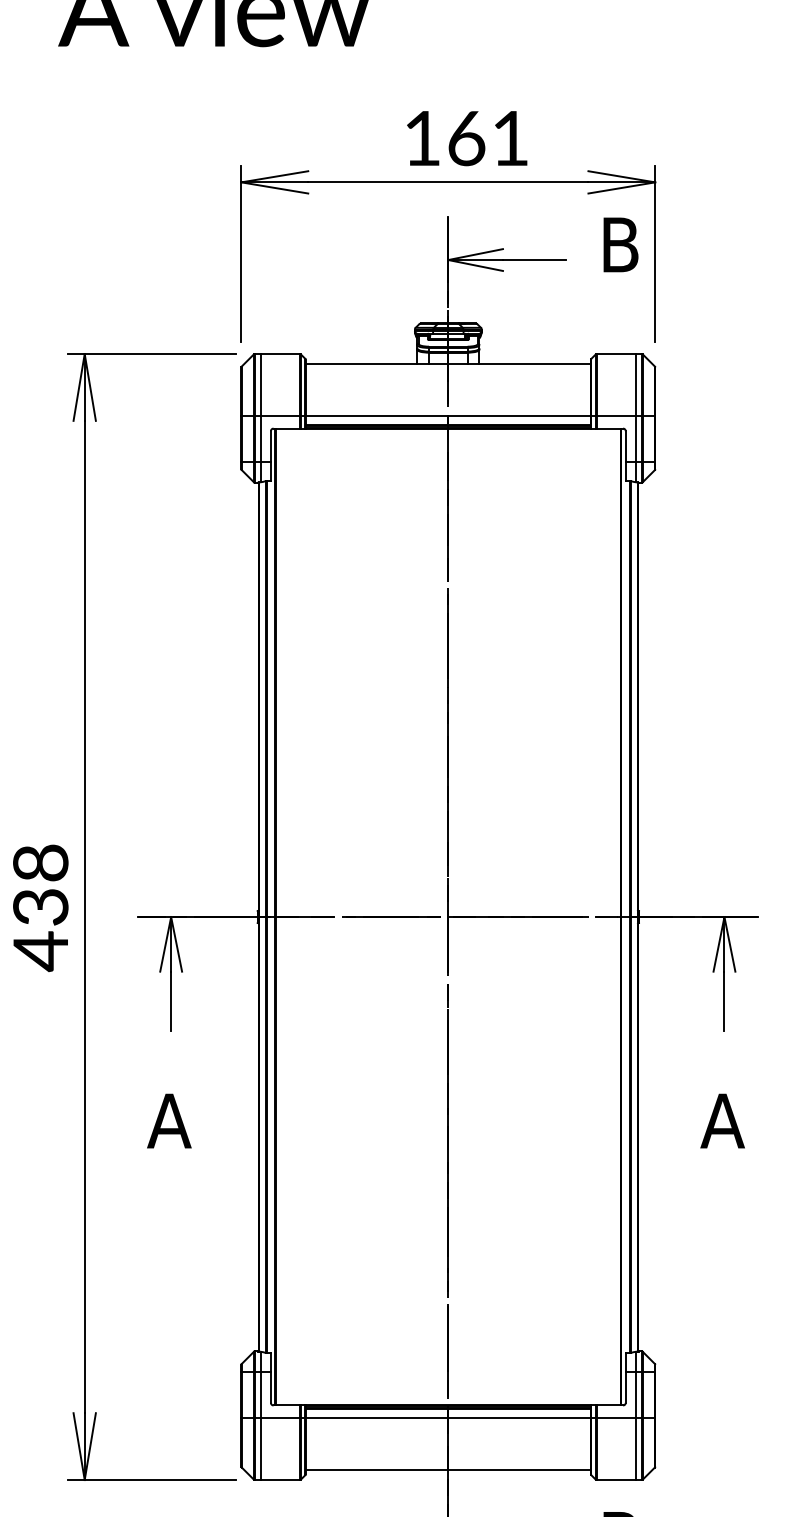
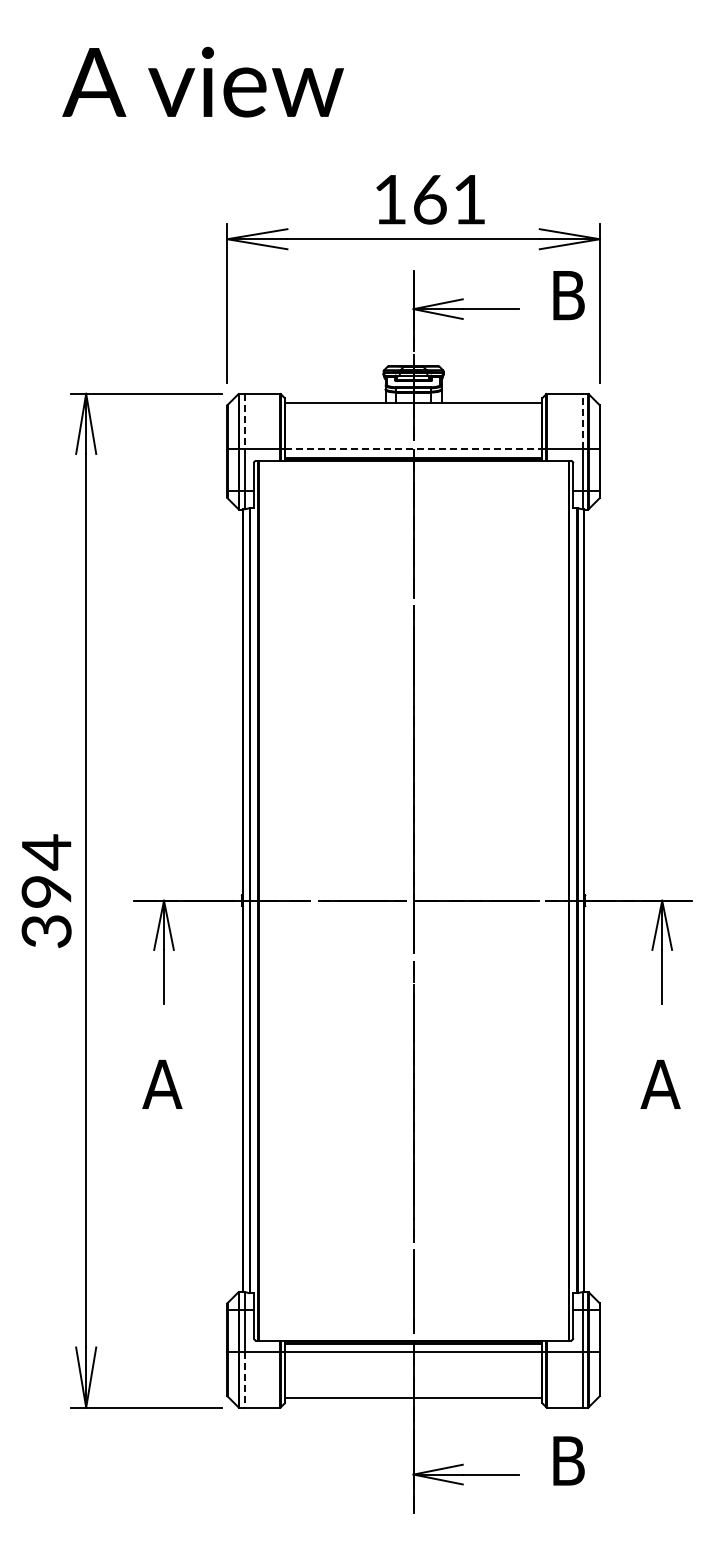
line: (260, 384) -> (244, 421), solid -> dashed
line: (635, 384) -> (582, 421), solid -> dashed
line: (449, 415) -> (414, 449), solid -> dashed
text: (40, 907) -> (46, 892), 438 -> 394
line: (260, 1448) -> (244, 1379), solid -> dashed

